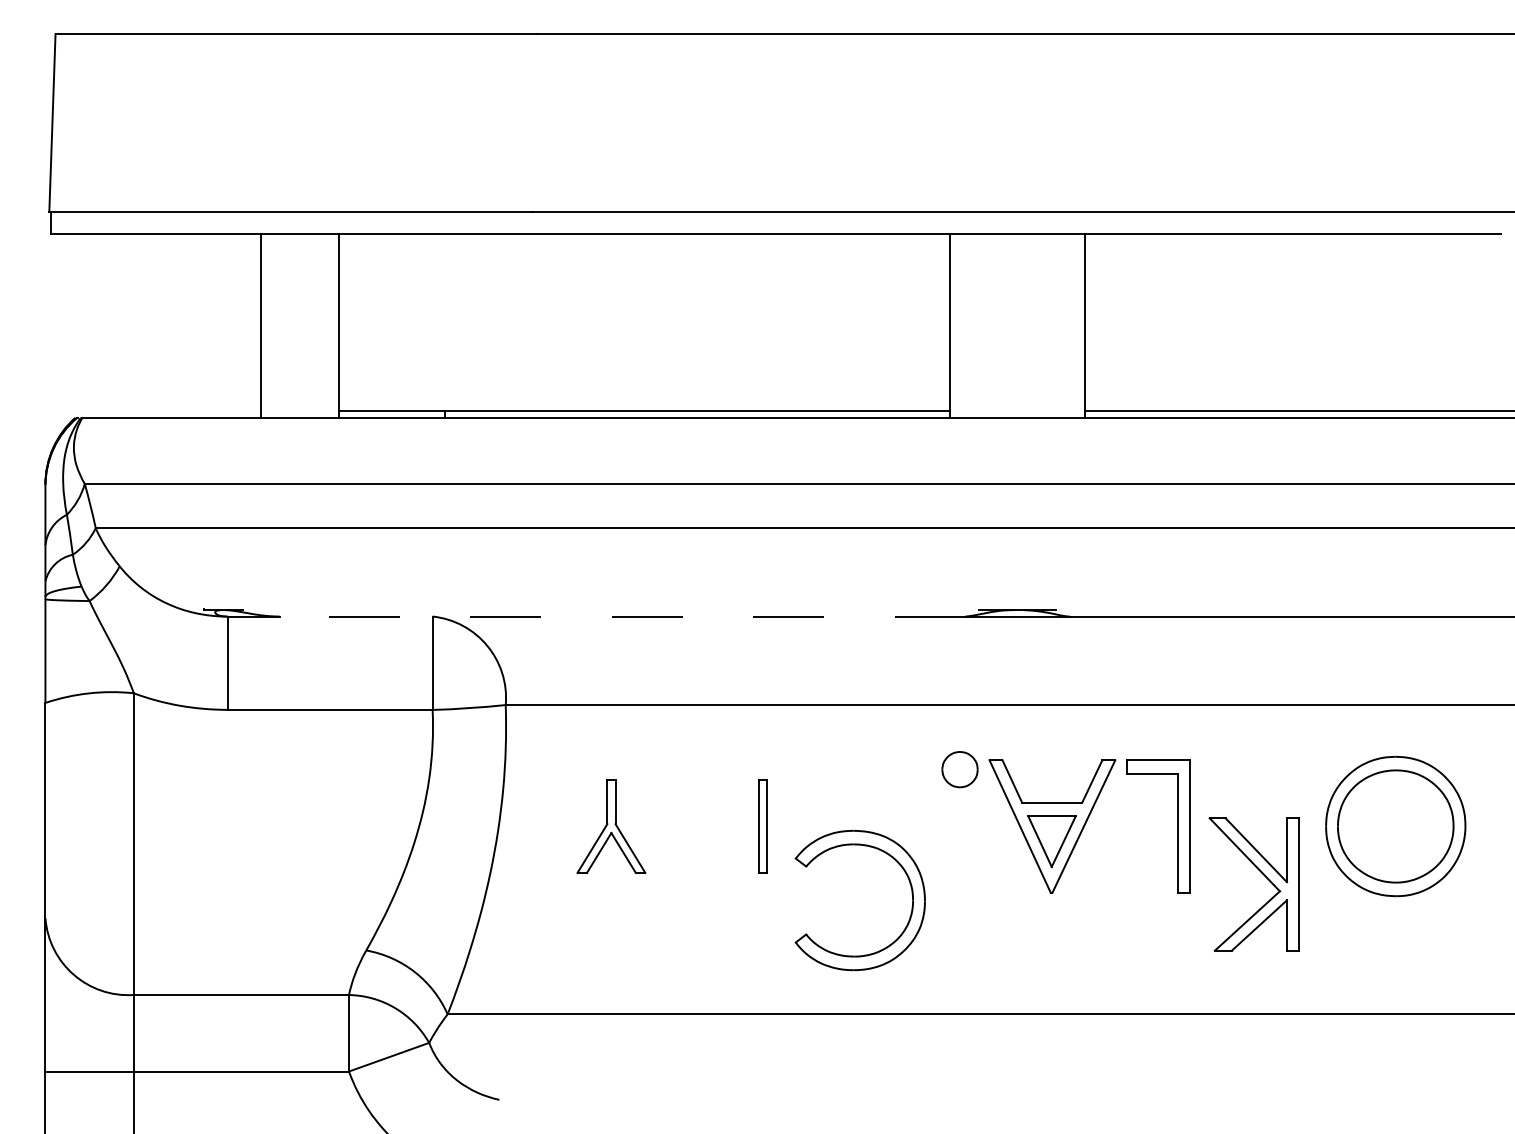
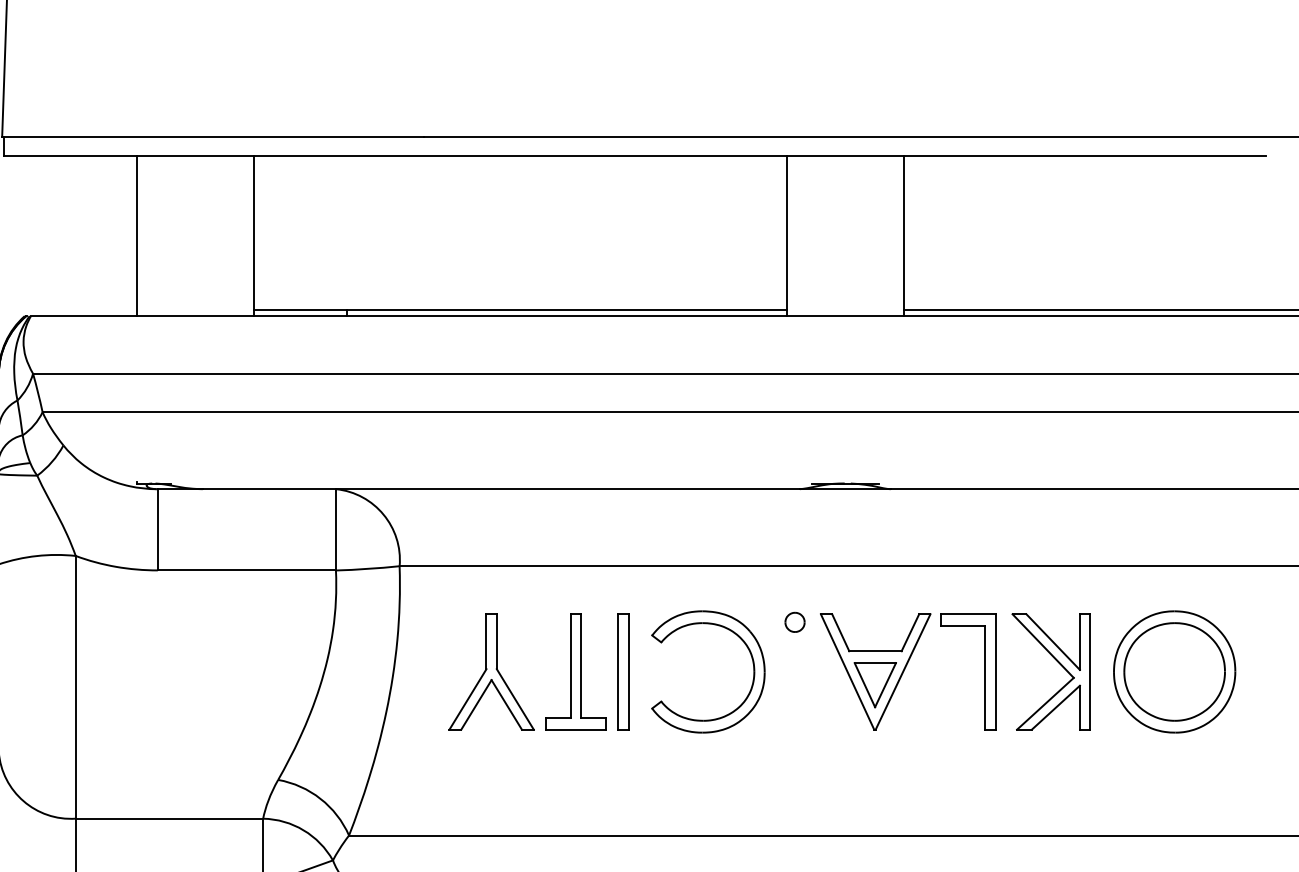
line: (261, 325) -> (137, 235), moved
line: (622, 616) -> (501, 489), dashed -> solid
part: (959, 769) -> (794, 622), size x0.62
part: (611, 826) -> (491, 671), size x1.43
part: (707, 826) -> (575, 671), added
part: (762, 826) -> (623, 671), size x1.43
part: (1262, 874) -> (1058, 663), moved
part: (911, 894) -> (752, 666), moved

